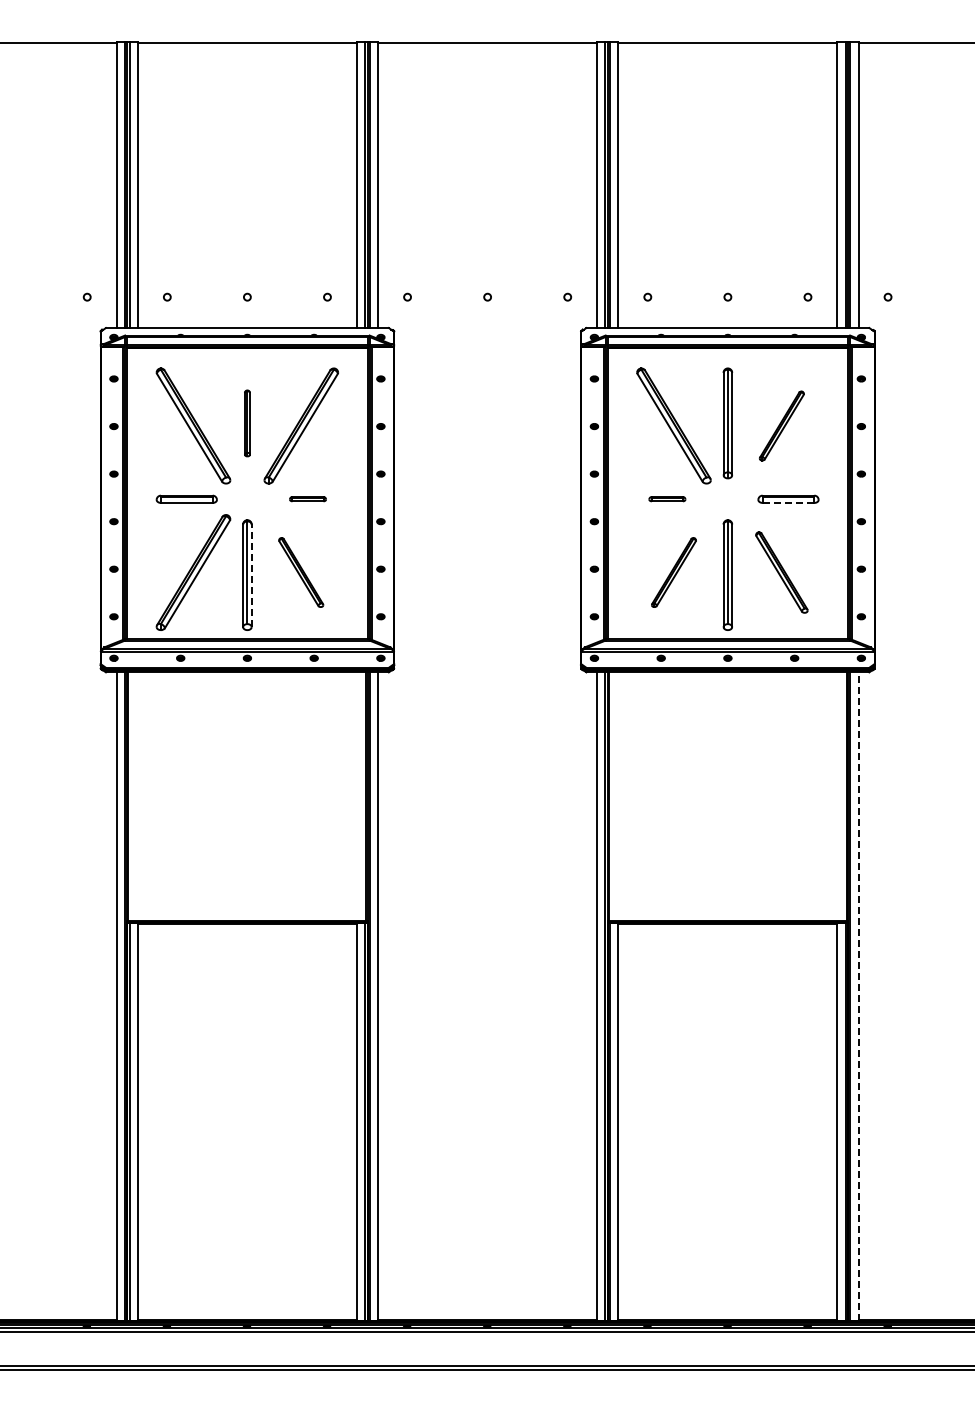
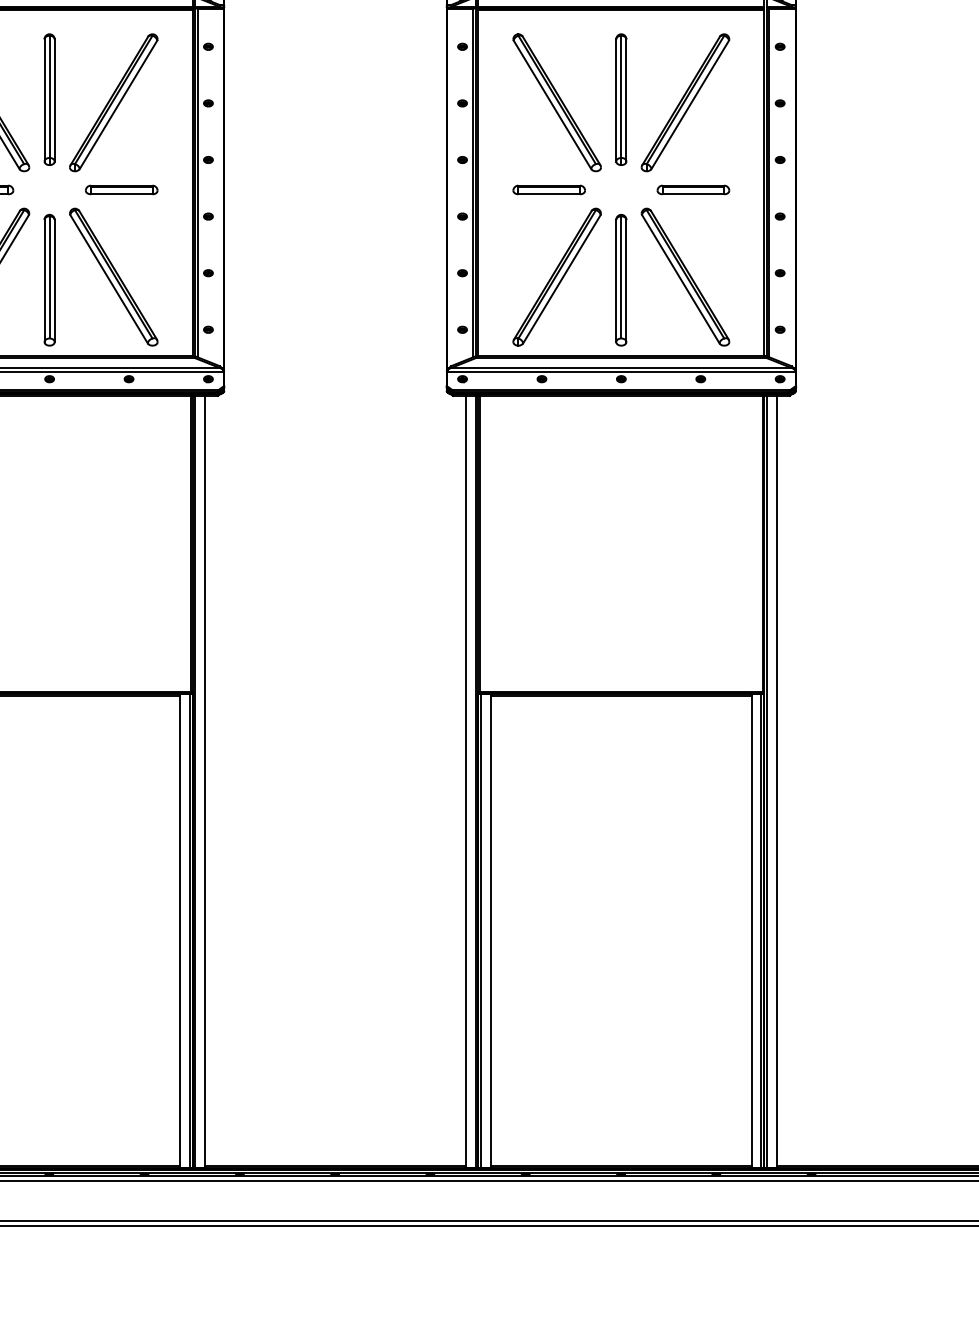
part: (247, 423) -> (49, 99), size x1.67
part: (781, 425) -> (685, 102), size x1.67
part: (307, 498) -> (121, 189), size x1.67
part: (667, 498) -> (549, 189), size x1.67
line: (788, 502) -> (693, 193), dashed -> solid
part: (300, 572) -> (112, 277), size x1.67
part: (673, 572) -> (556, 277), size x1.67
part: (781, 572) -> (685, 277), size x1.43
line: (251, 575) -> (54, 280), dashed -> solid
line: (858, 996) -> (776, 781), dashed -> solid

